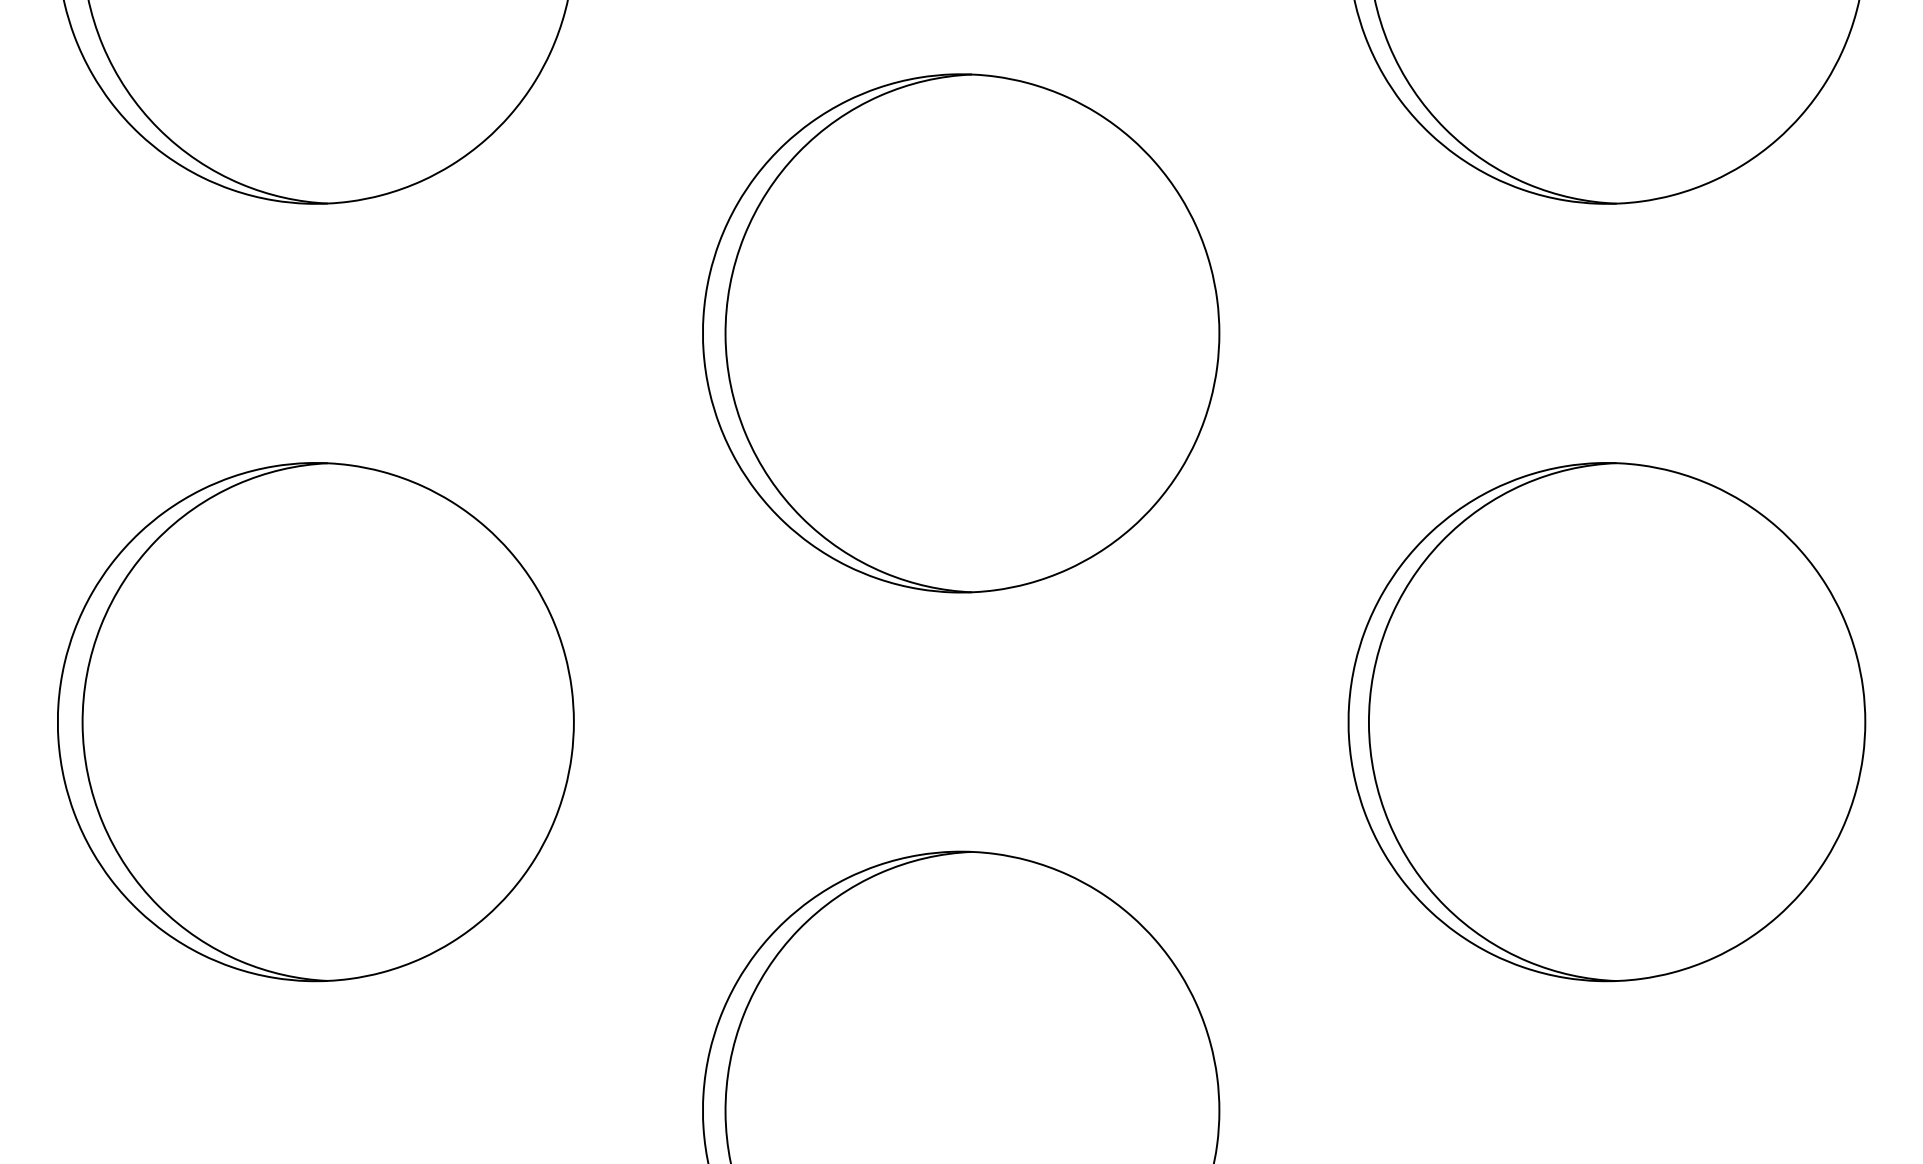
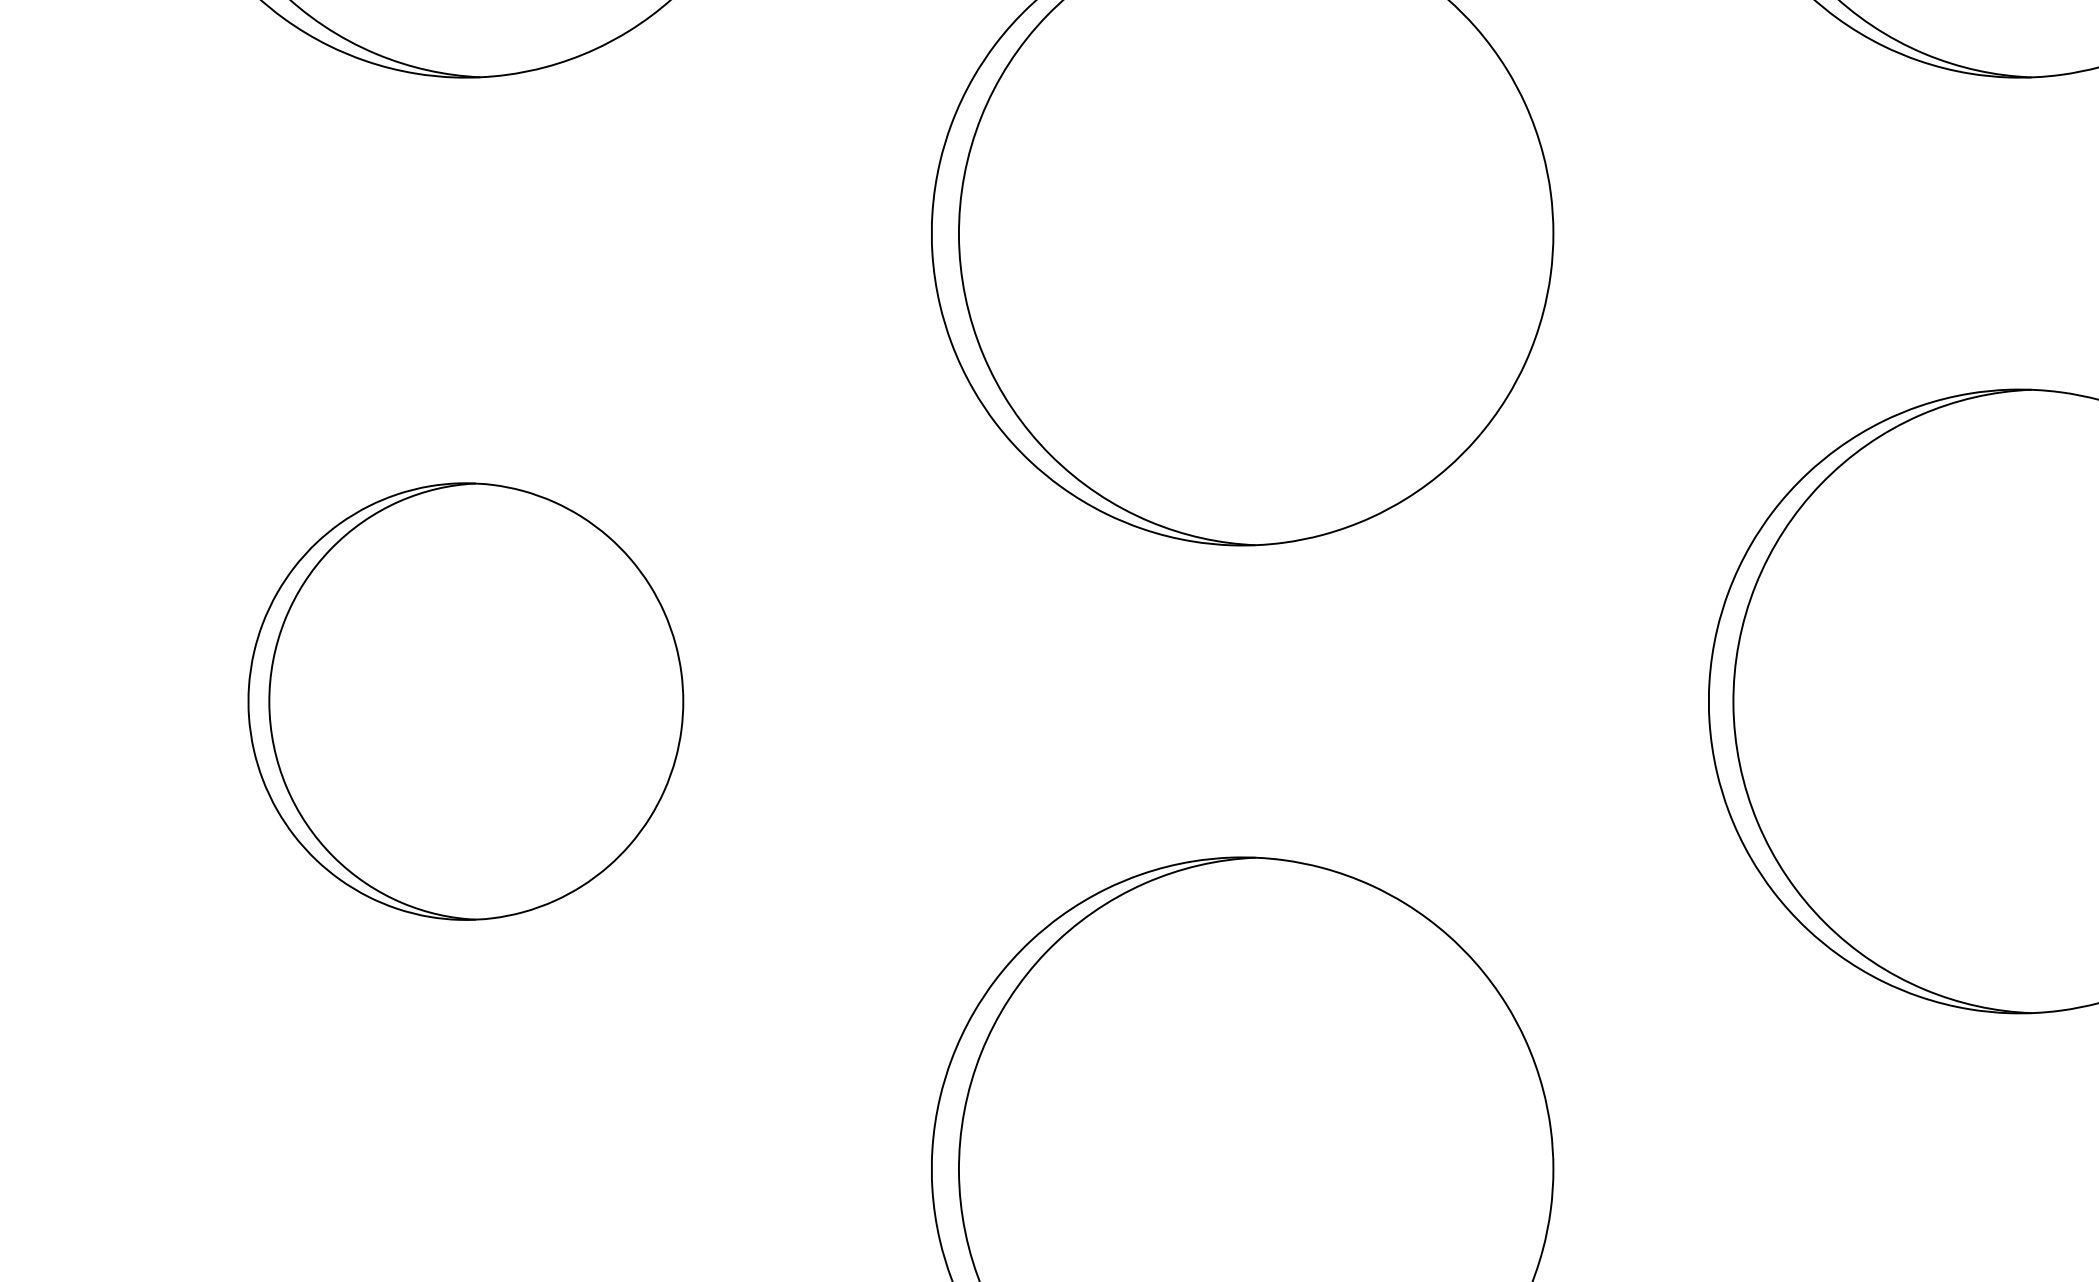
part: (315, 722) -> (465, 701), size x0.7

